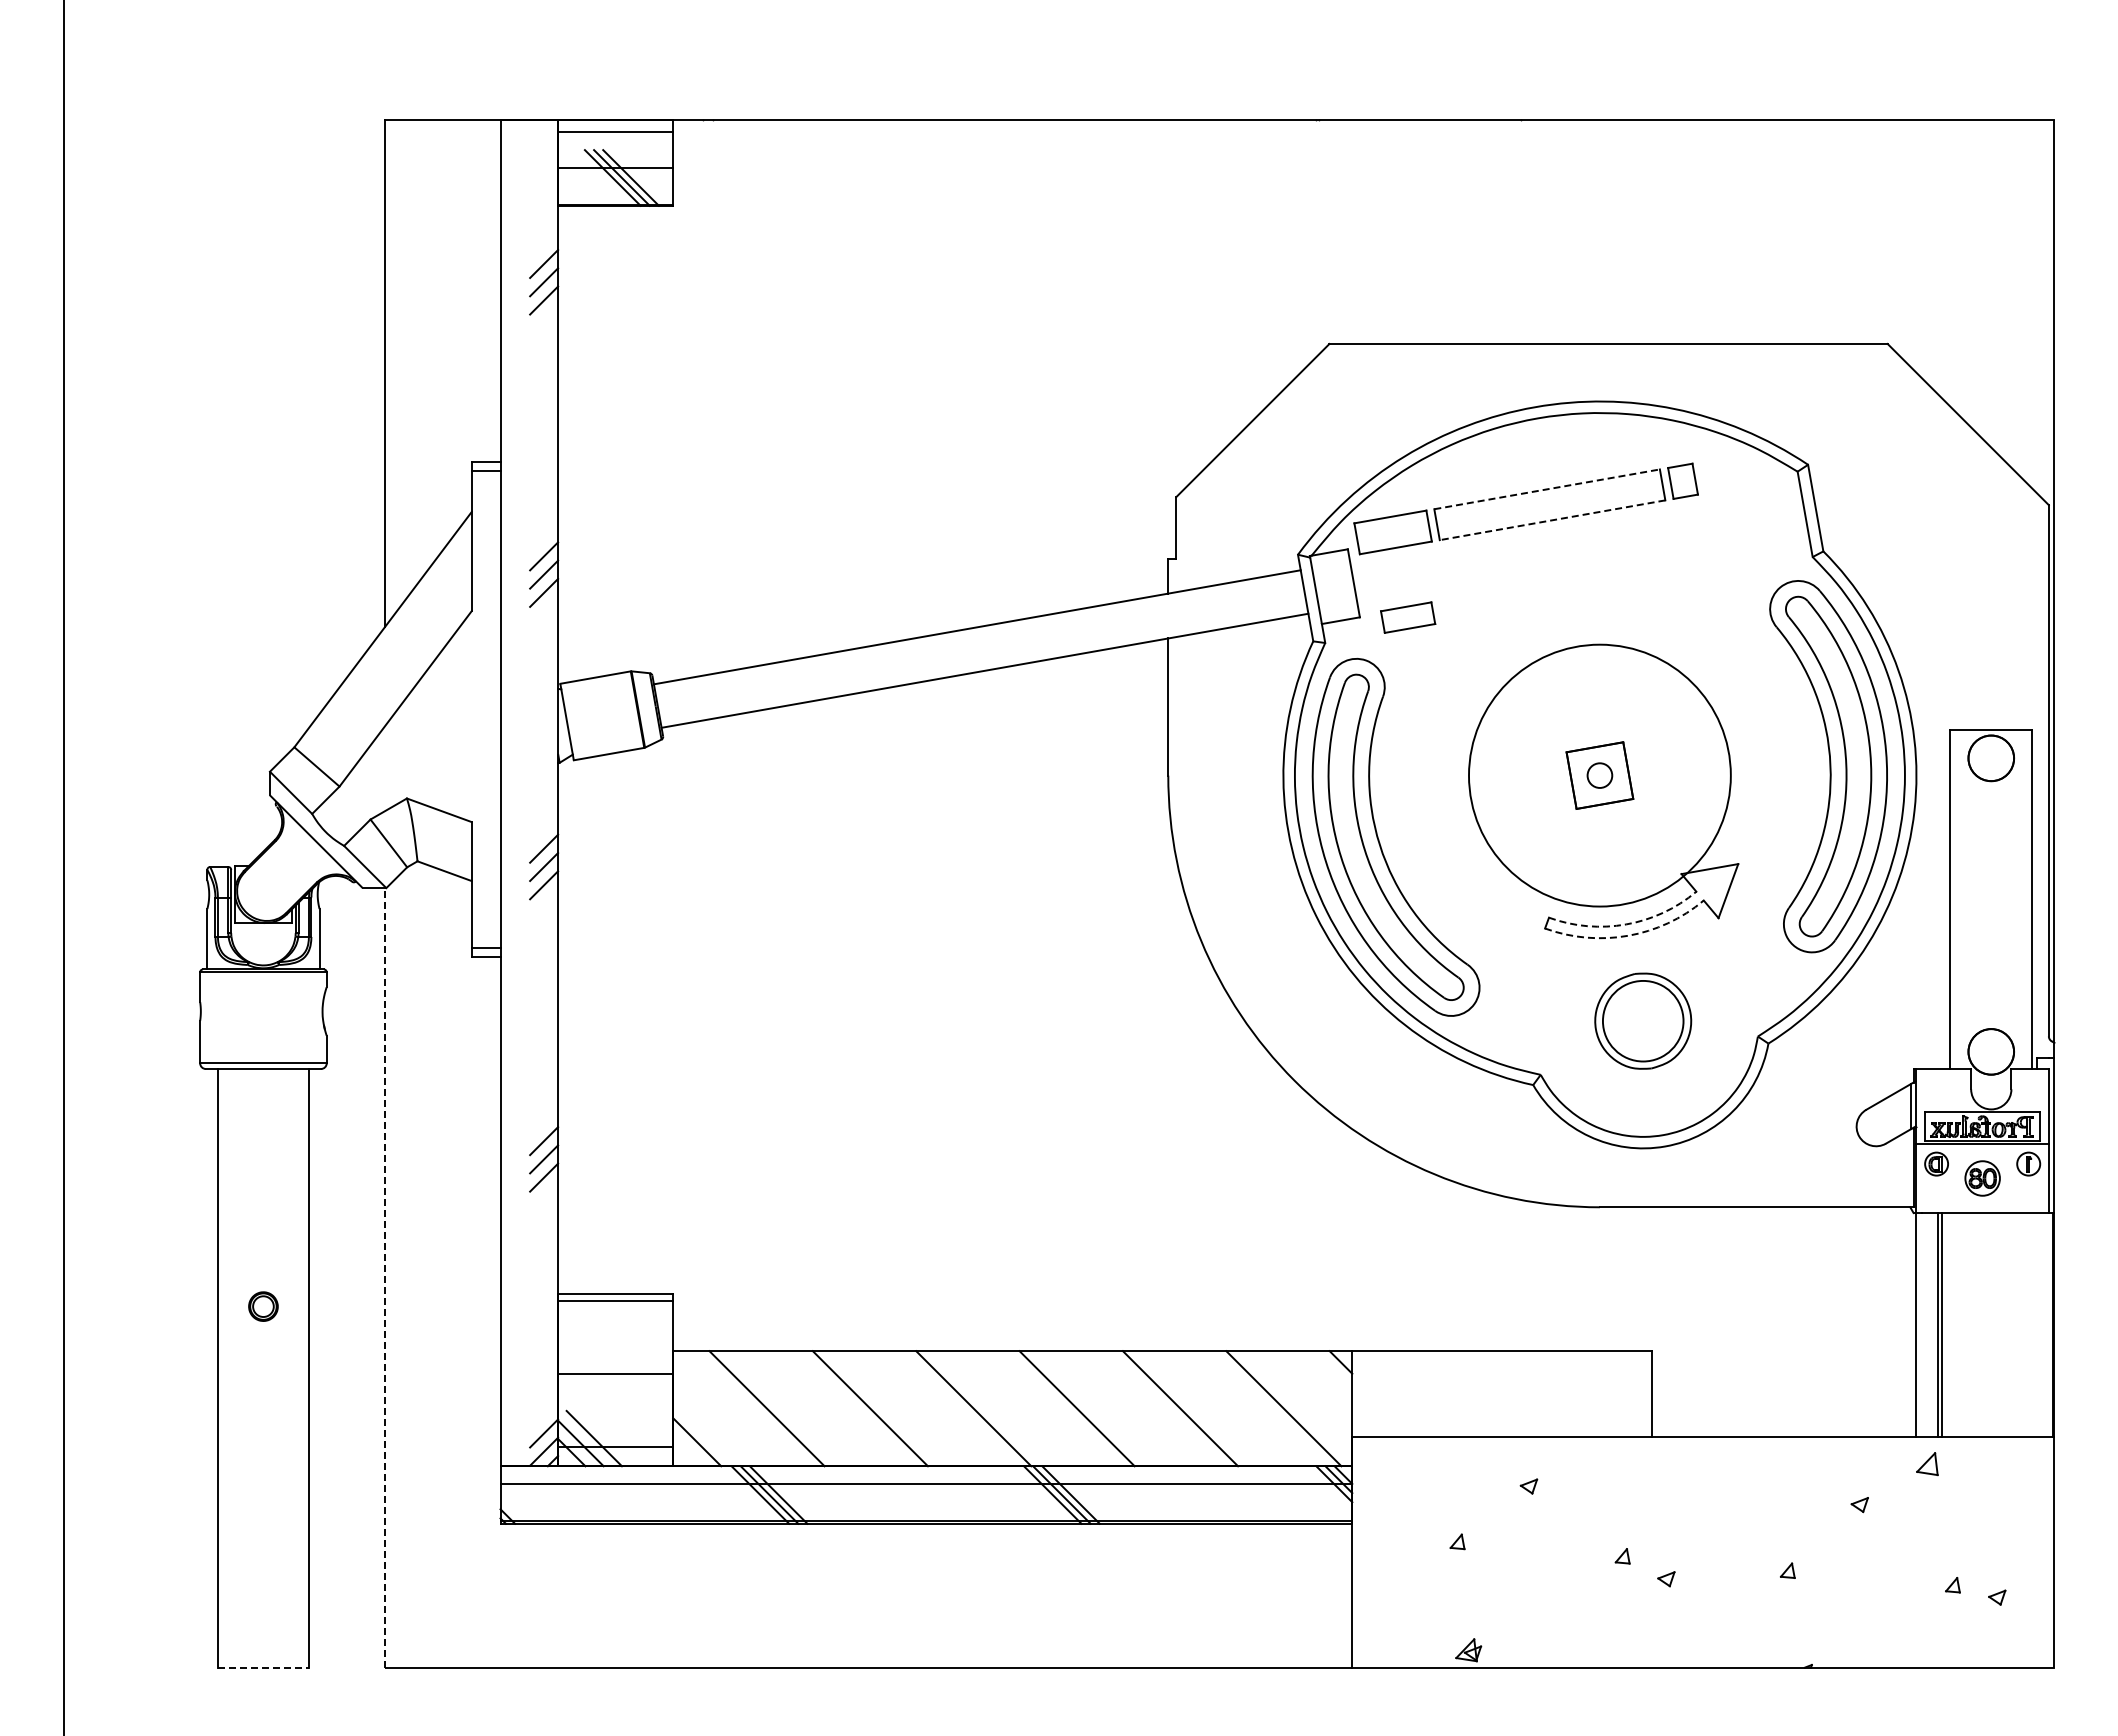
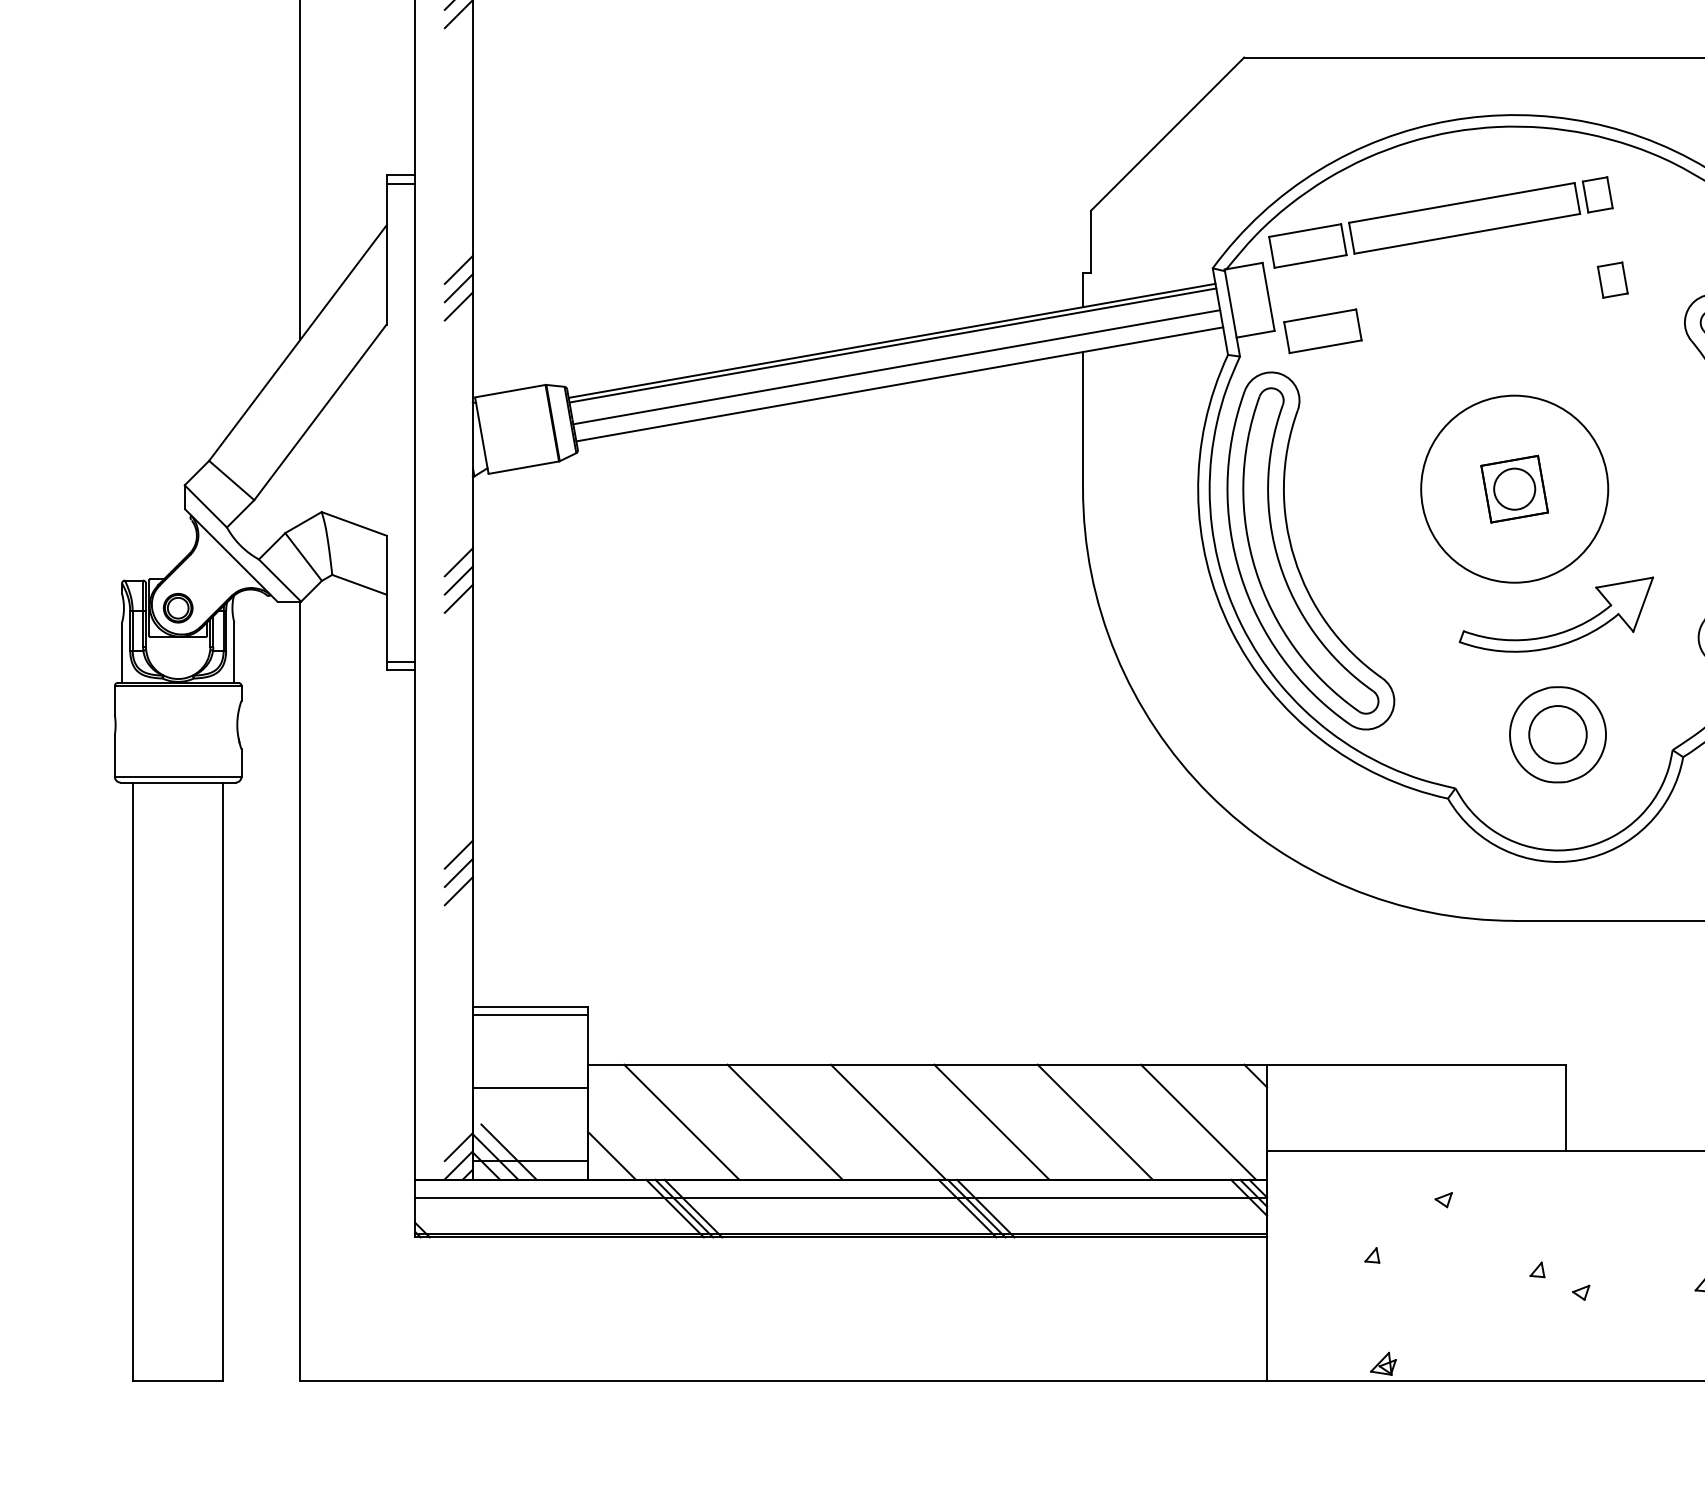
line: (1547, 489) -> (1462, 203), dashed -> solid
line: (1552, 520) -> (1467, 234), dashed -> solid
part: (1697, 566) -> (1612, 280), added
part: (1407, 617) -> (1322, 331), size x1.43
line: (977, 631) -> (892, 345), added
line: (981, 653) -> (896, 367), added
circle: (1599, 775) -> (1514, 489), size x0.71
circle: (1599, 775) -> (1514, 489), size x1.67
arc: (1626, 924) -> (1541, 638), dashed -> solid
arc: (1628, 935) -> (1543, 649), dashed -> solid
circle: (1643, 1021) -> (1558, 735), size x0.71
line: (385, 1277) -> (300, 991), dashed -> solid
part: (263, 1306) -> (178, 608), moved
line: (263, 1667) -> (178, 1381), dashed -> solid

